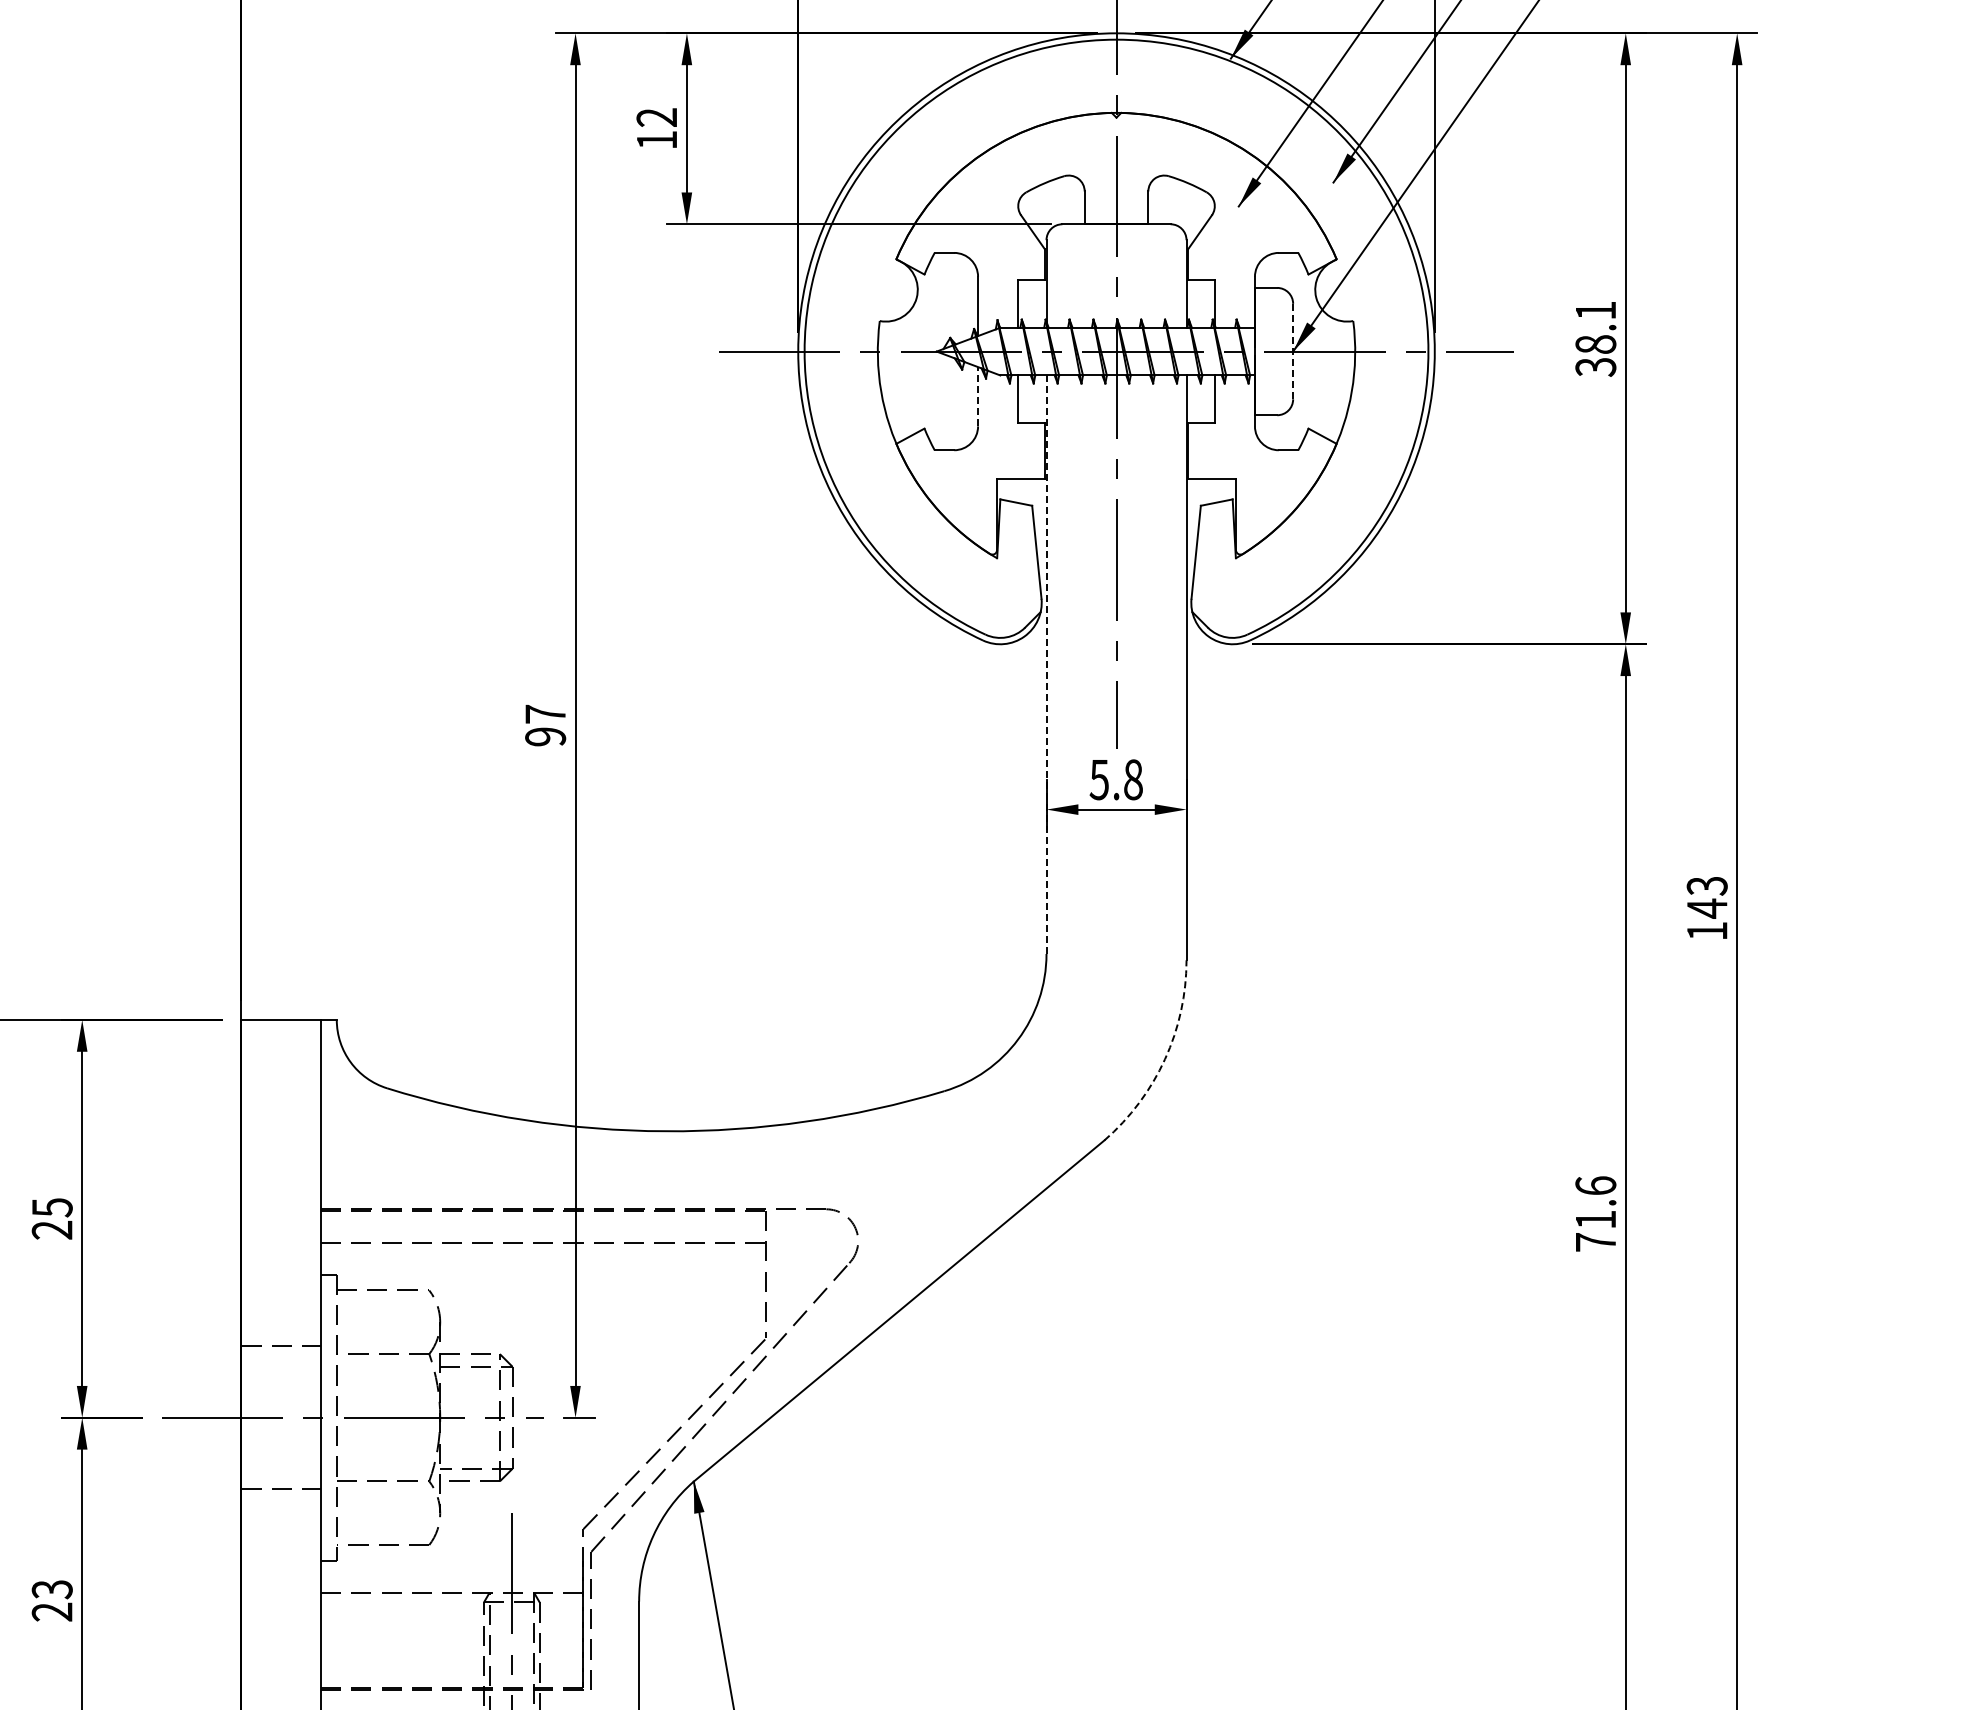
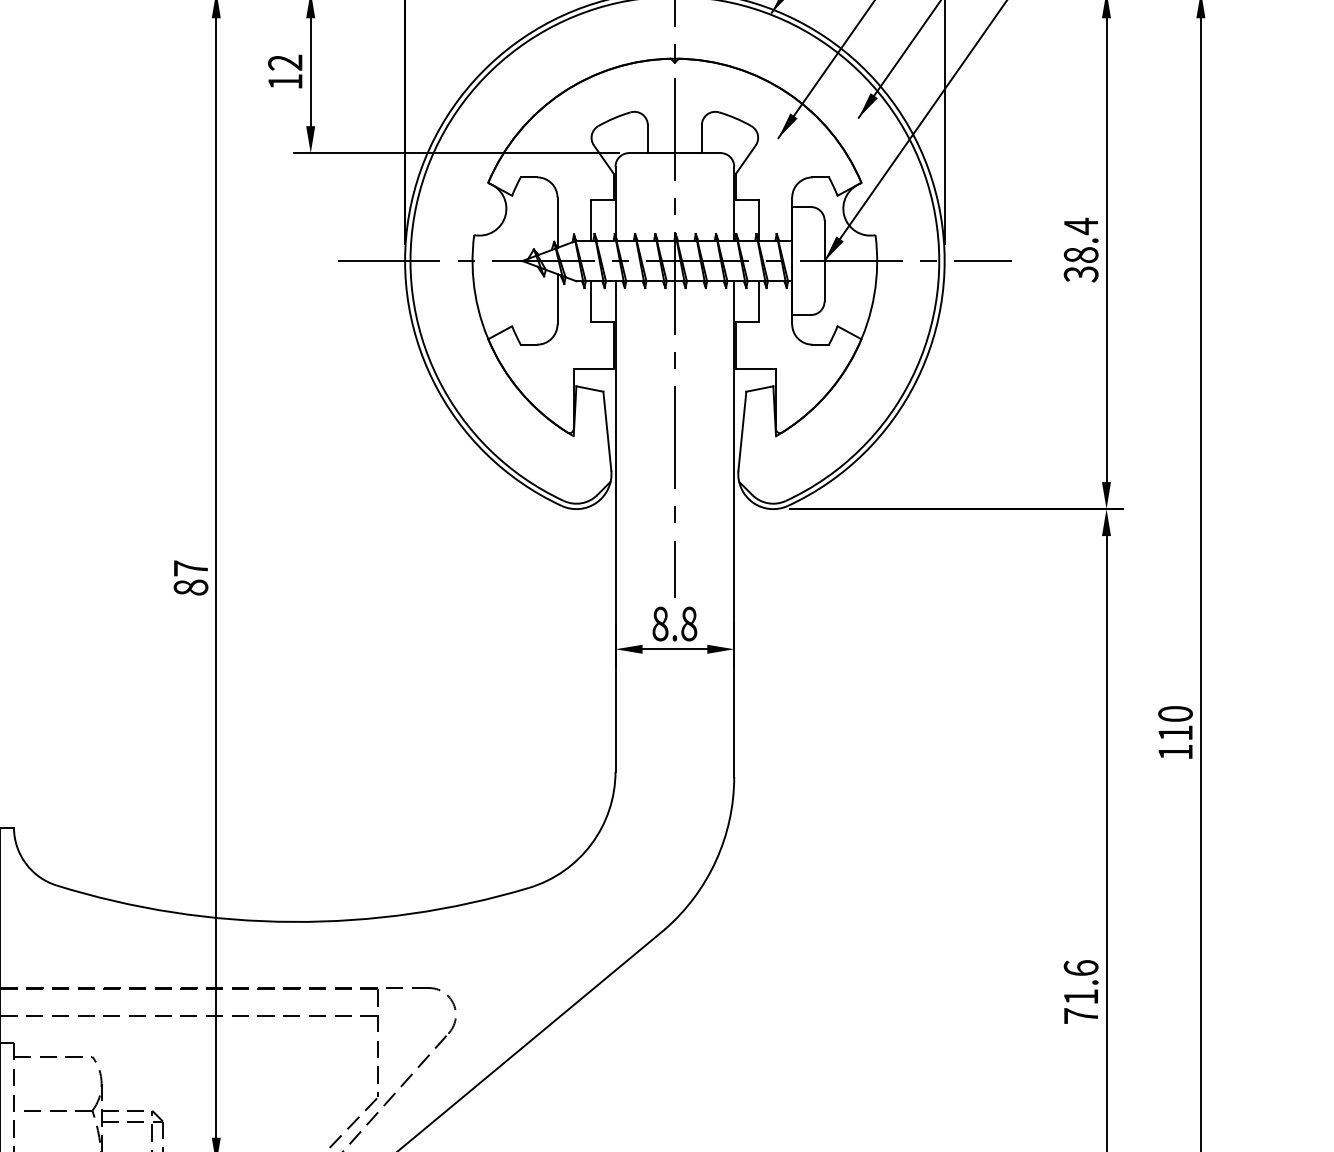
text: (1595, 310) -> (1080, 226), 38.1 -> 38.4
line: (1293, 351) -> (824, 260), dashed -> solid
line: (978, 396) -> (557, 299), dashed -> solid
line: (1046, 665) -> (615, 527), dashed -> solid
text: (545, 736) -> (190, 587), 97 -> 87
text: (1098, 779) -> (659, 623), 5.8 -> 8.8
text: (1706, 897) -> (1174, 723), 143 -> 110
arc: (1165, 1059) -> (716, 861), dashed -> solid

